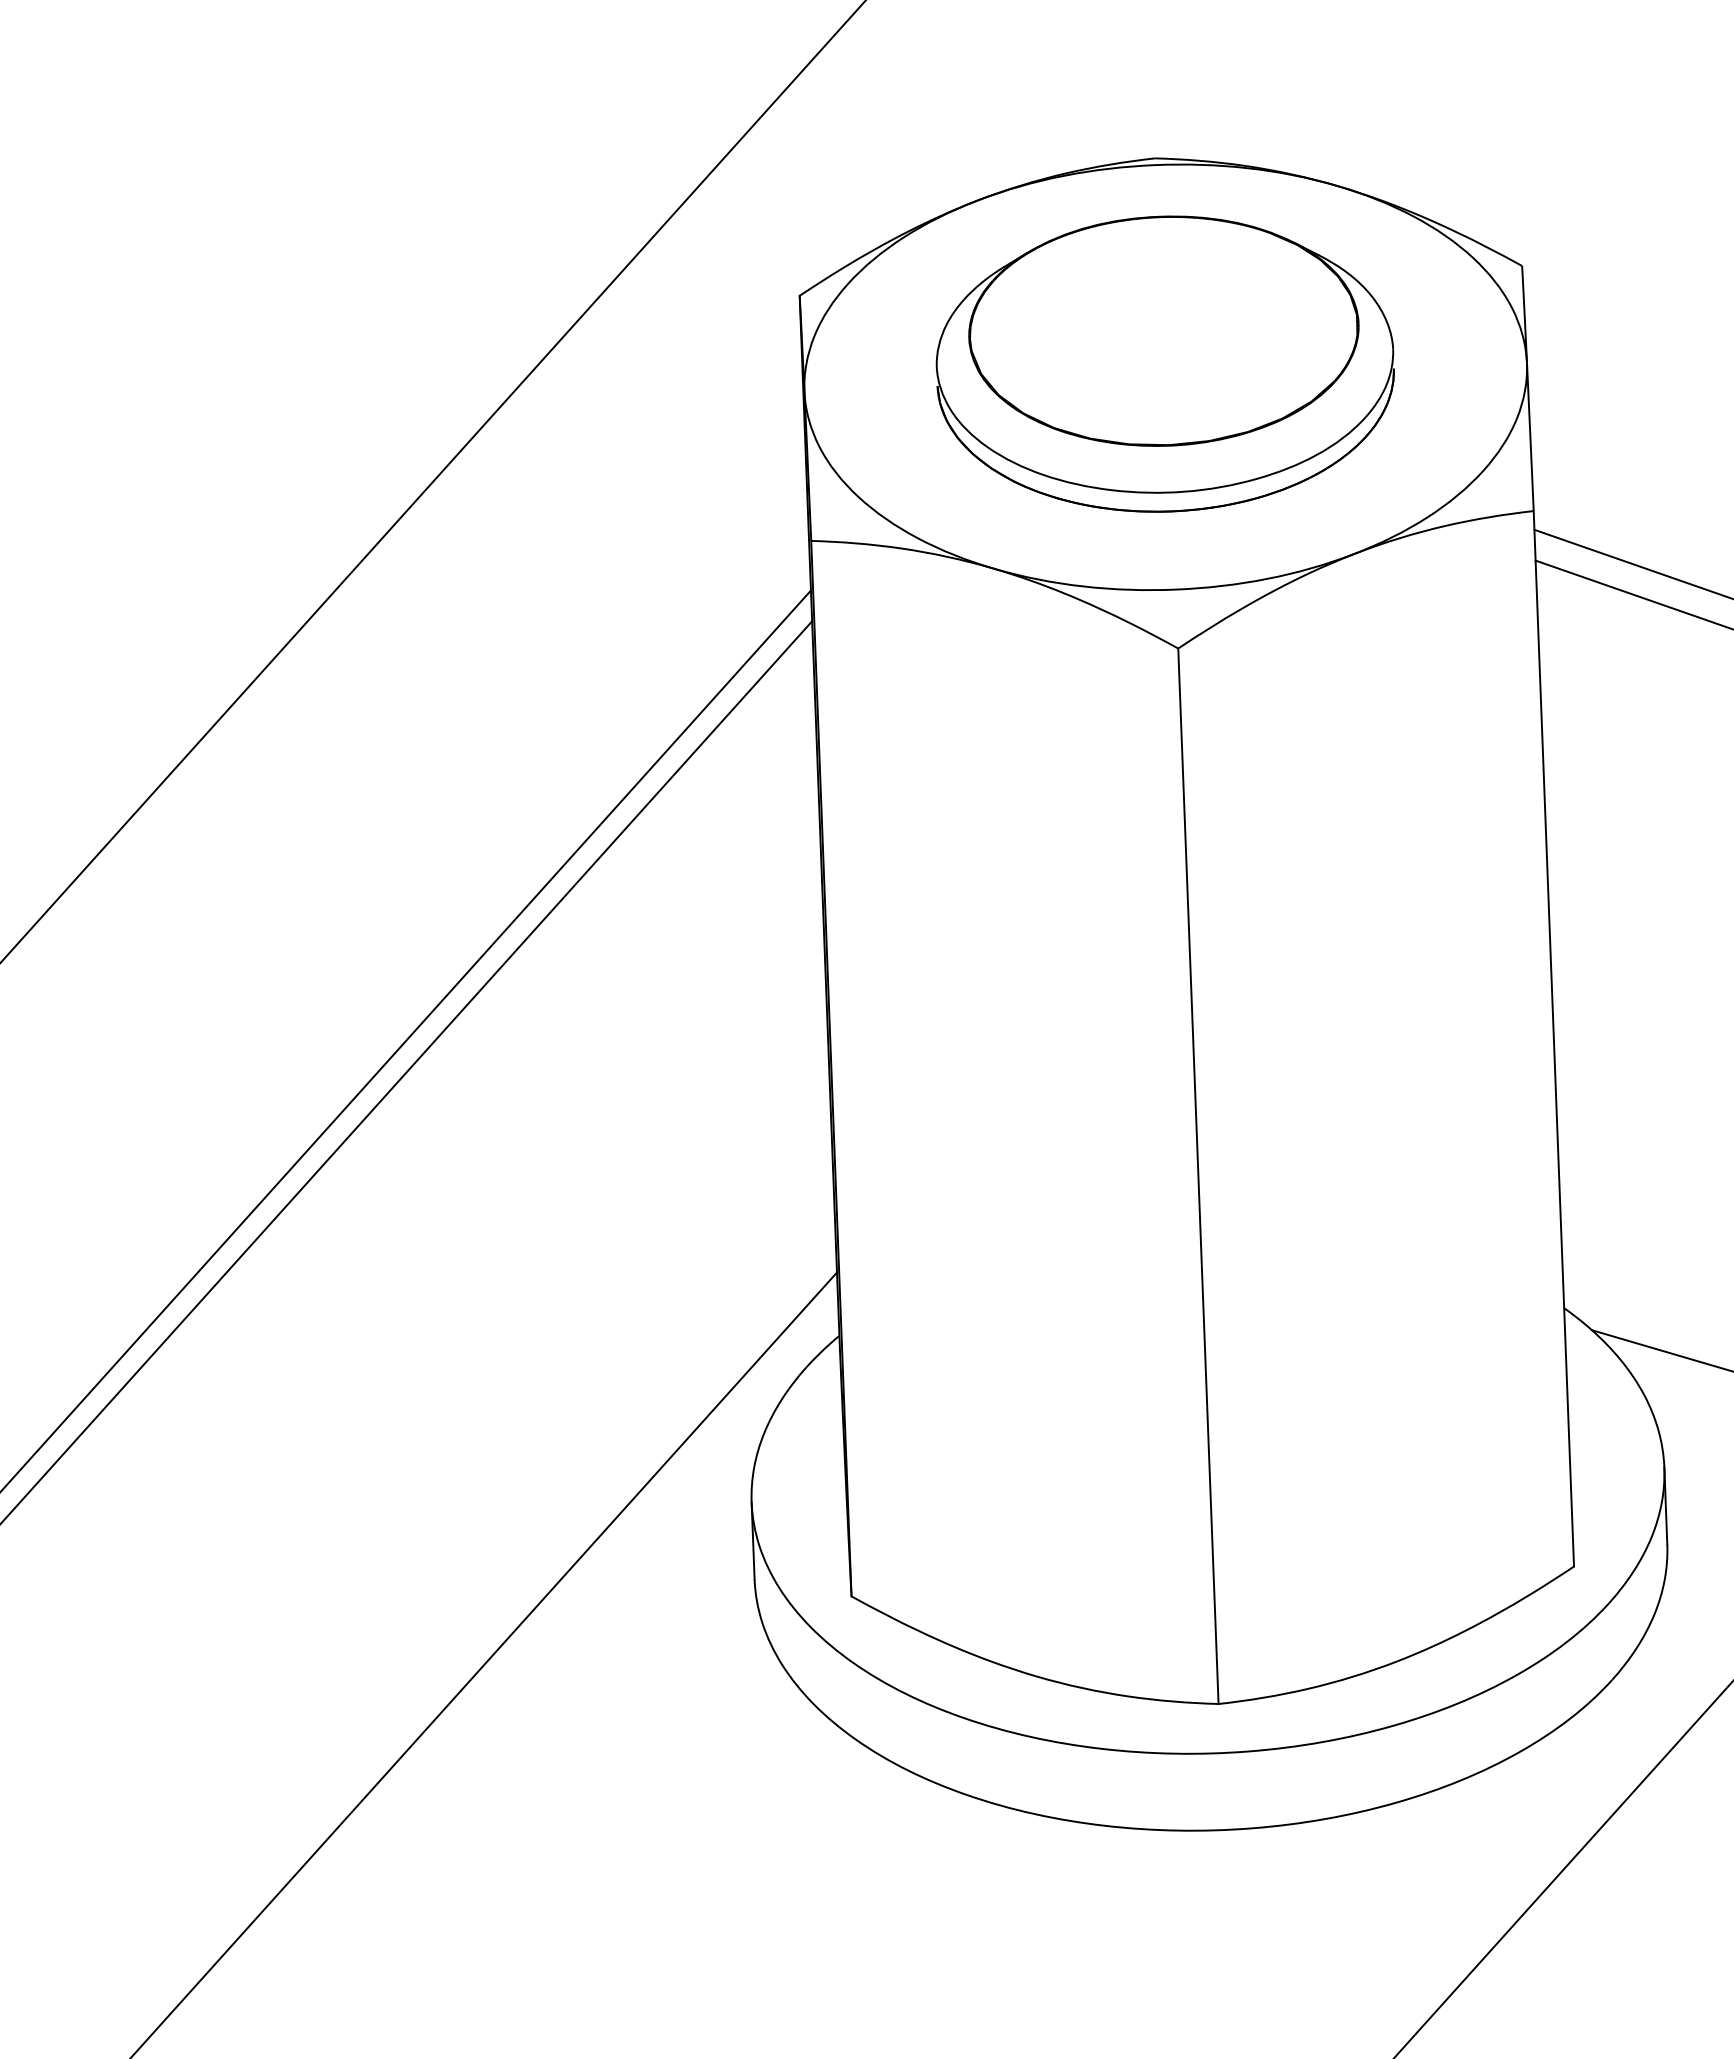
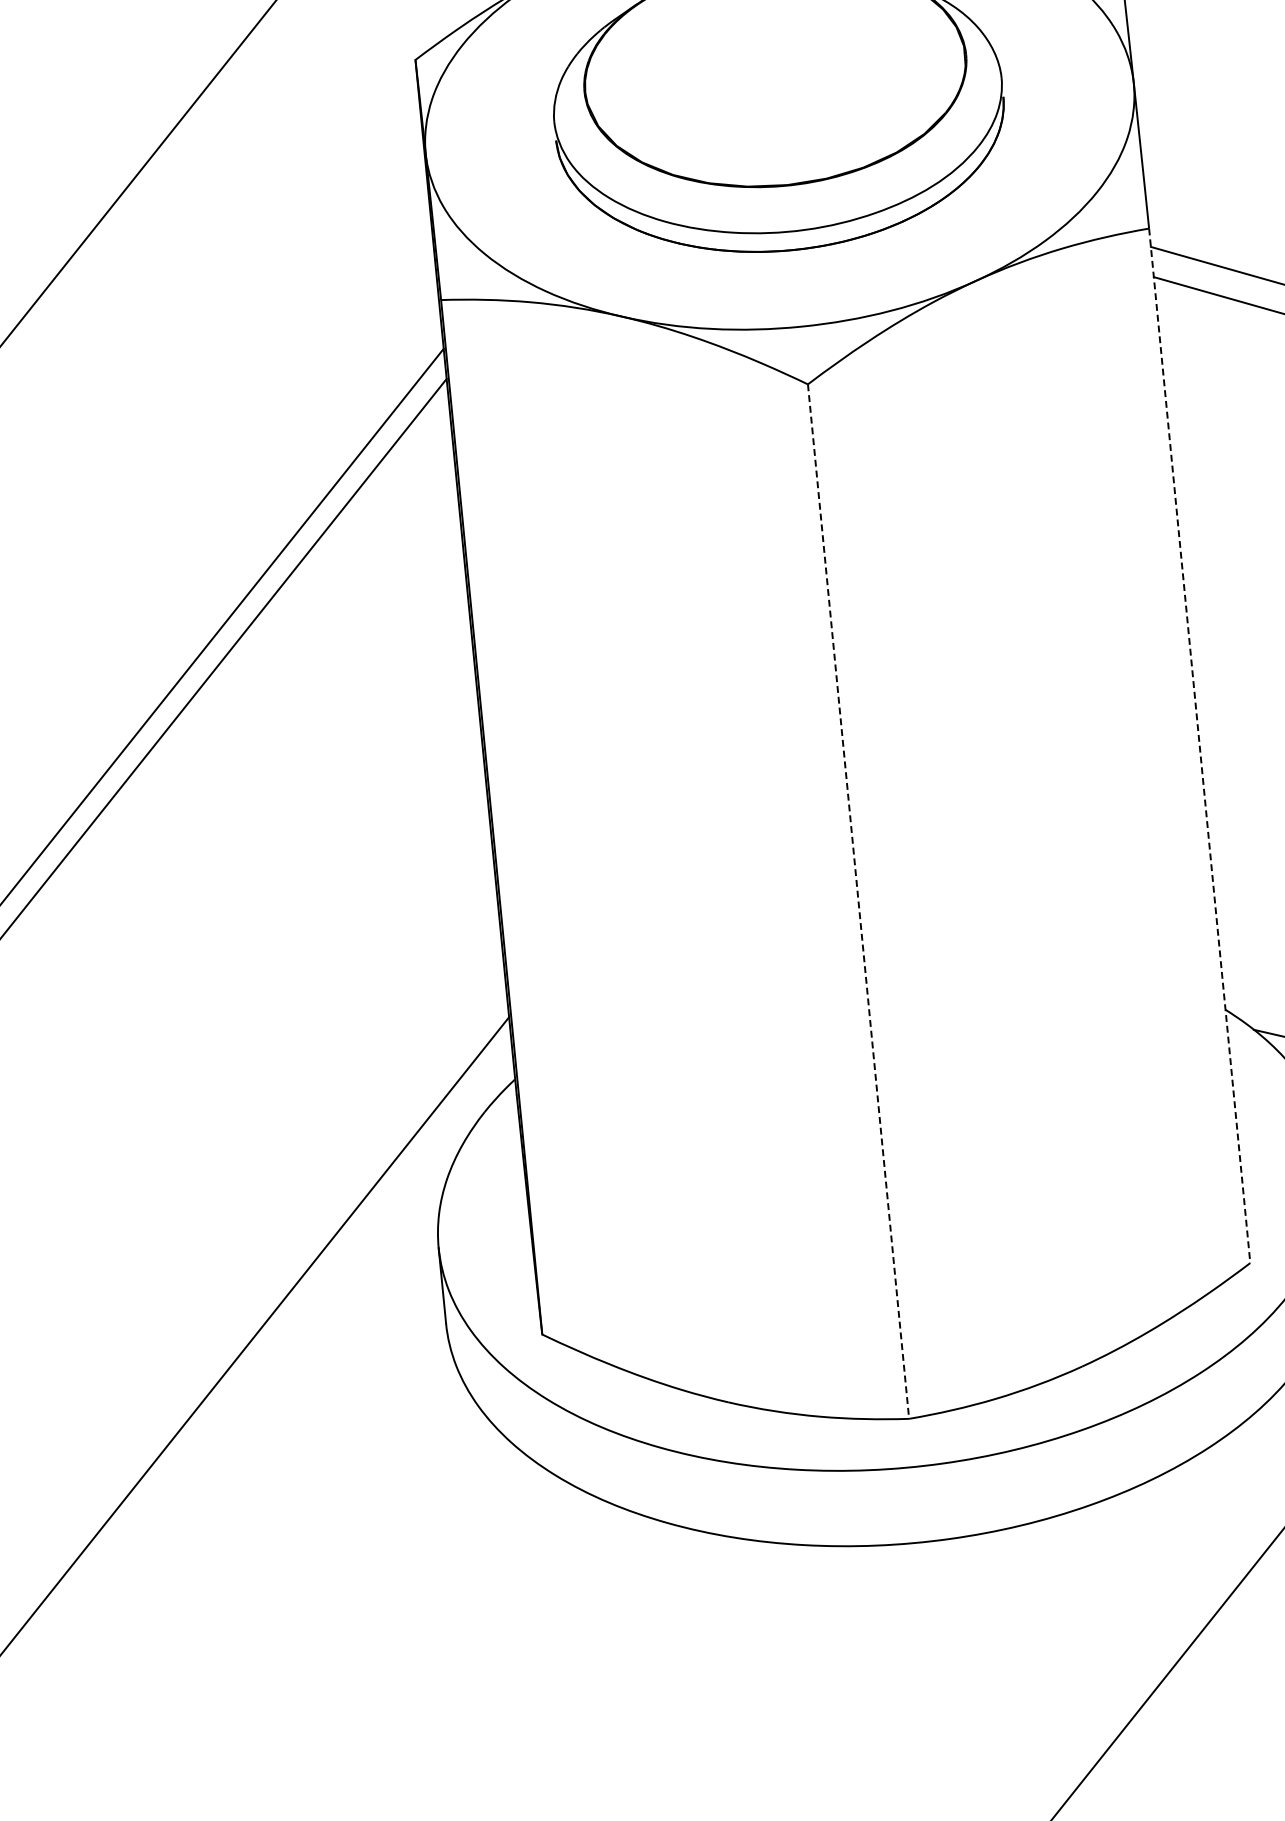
line: (1553, 1039) -> (1199, 746), solid -> dashed
line: (1198, 1176) -> (858, 901), solid -> dashed

